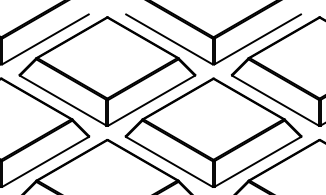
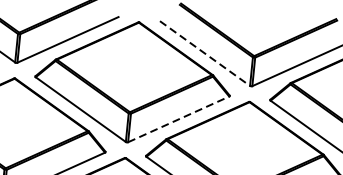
line: (169, 39) -> (205, 53), solid -> dashed
line: (151, 100) -> (178, 119), solid -> dashed

